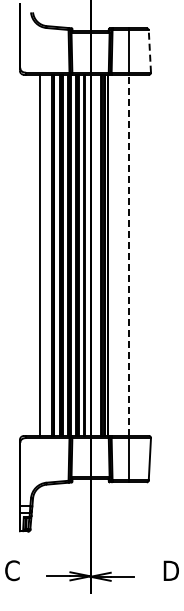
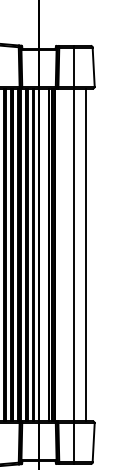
line: (149, 50) -> (93, 66), dashed -> solid
line: (141, 254) -> (85, 254), added
line: (128, 255) -> (73, 255), dashed -> solid

